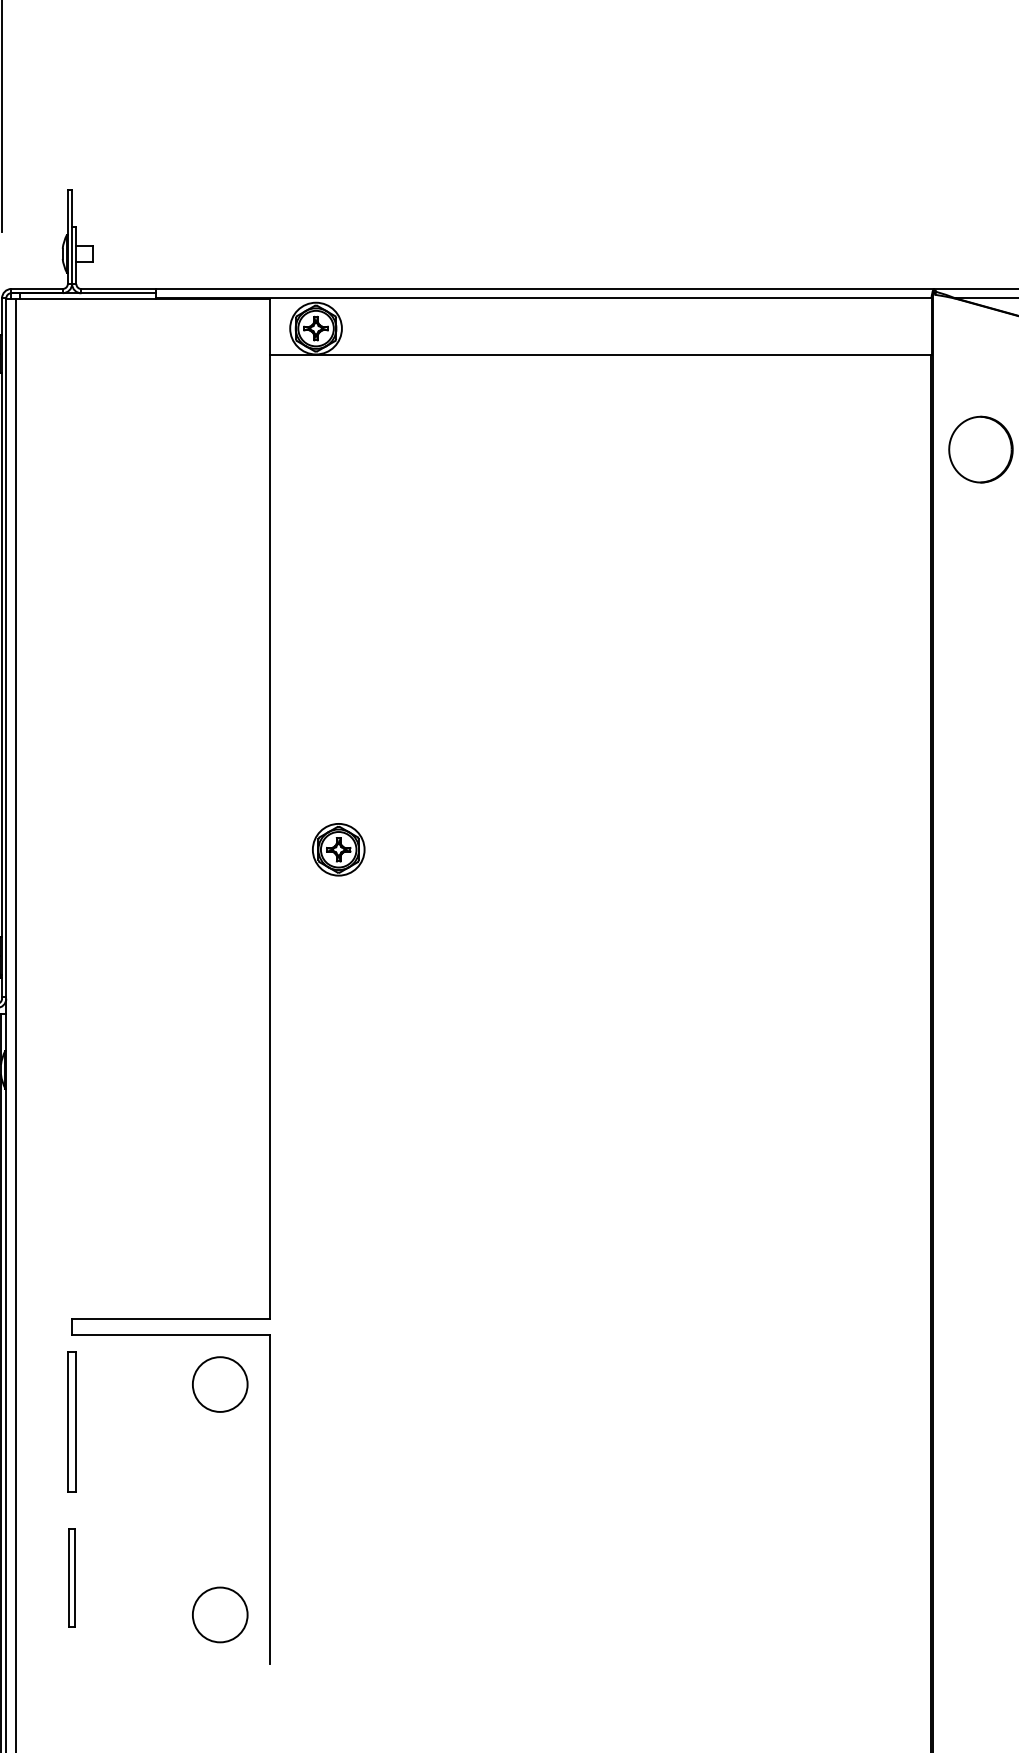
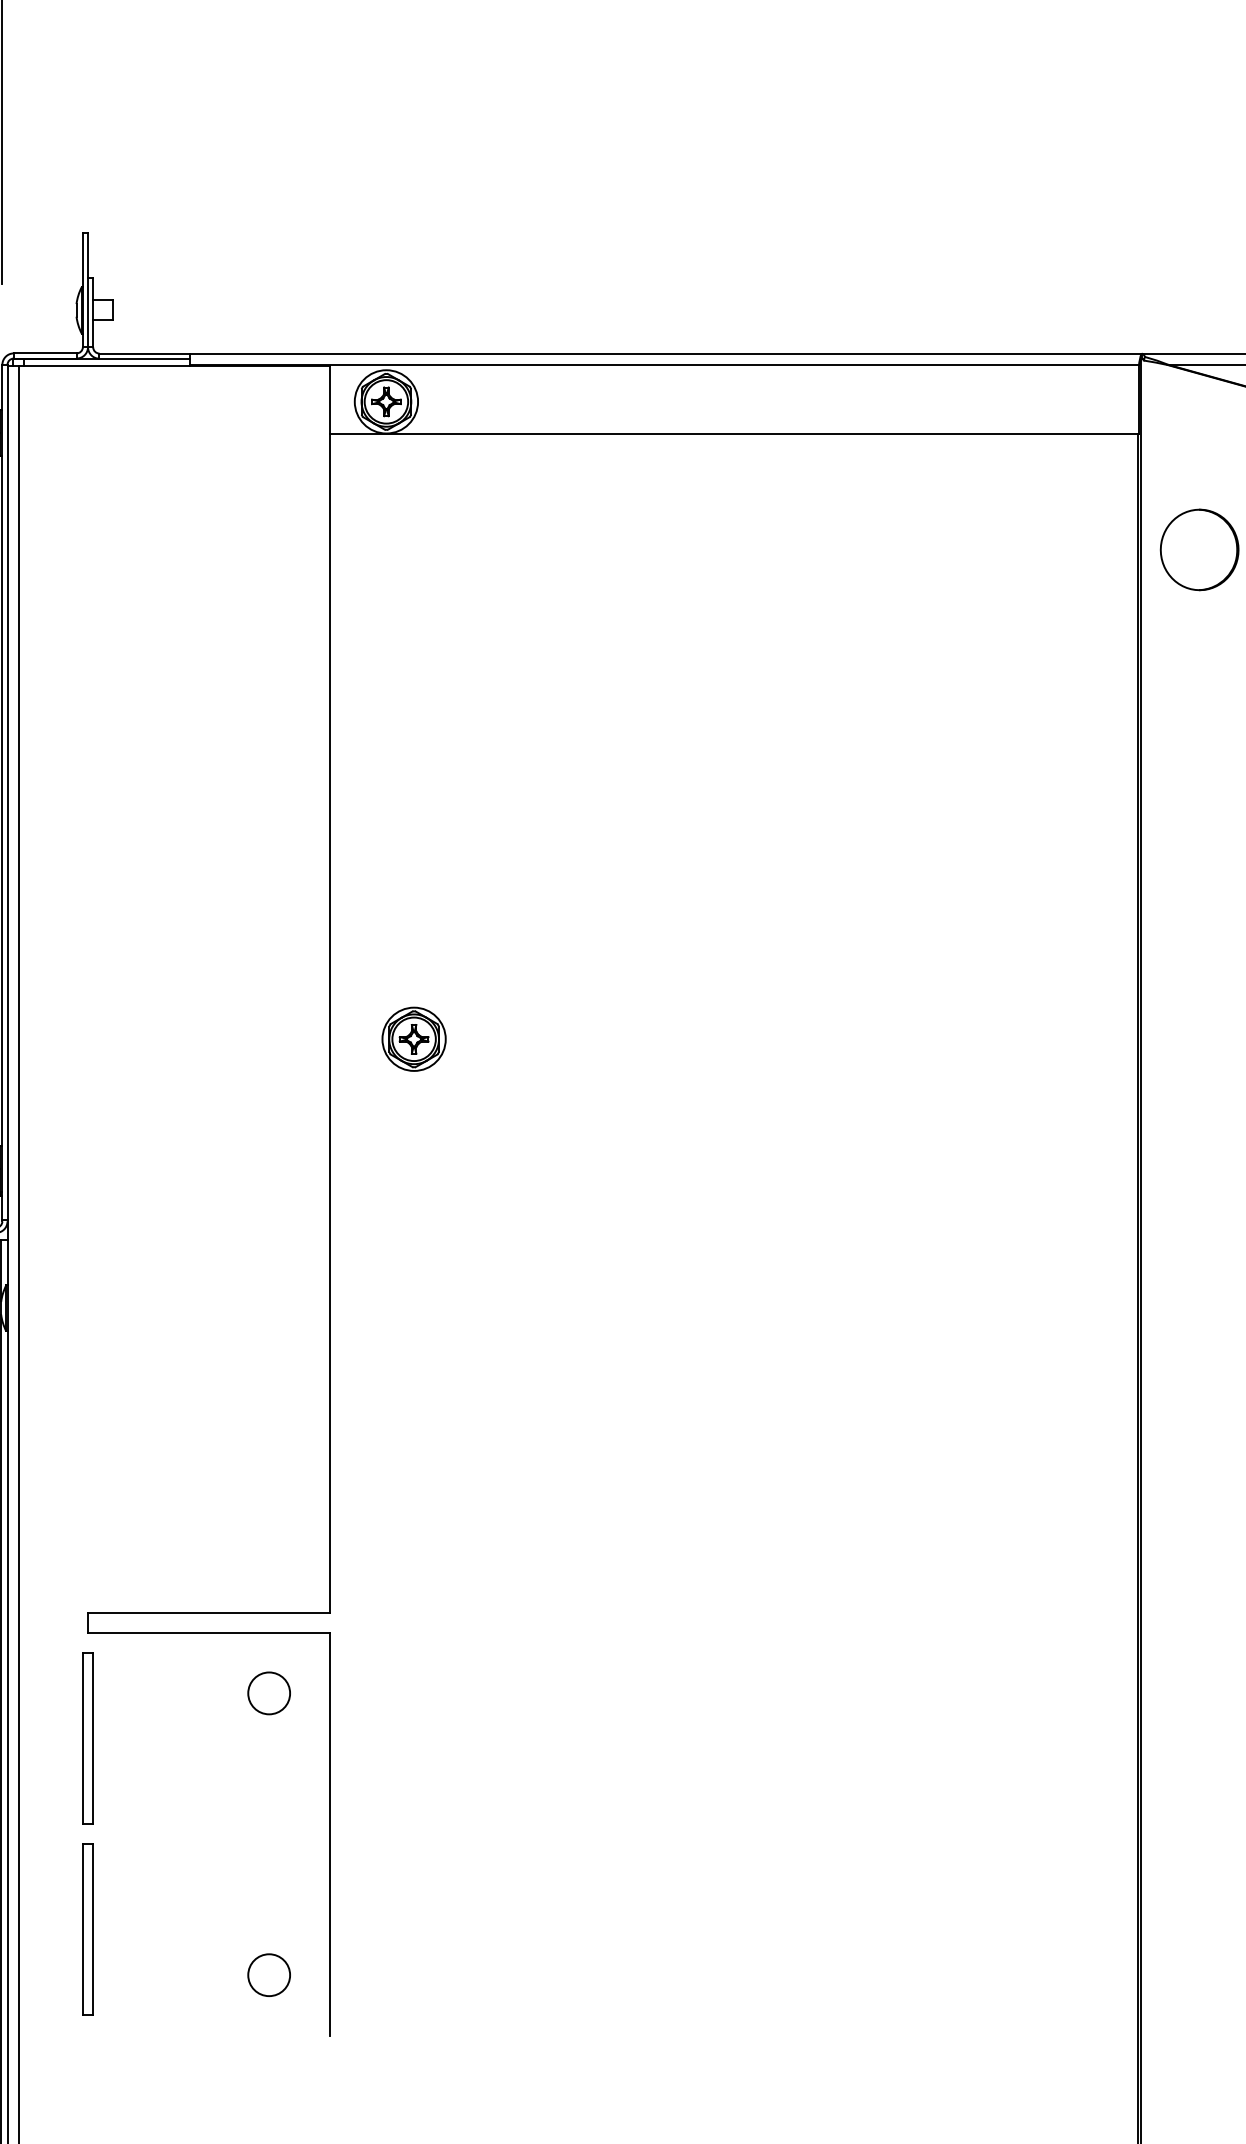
circle: (220, 1384) -> (269, 1693), size x0.62
part: (71, 1577) -> (87, 1929), size x1.43
circle: (220, 1615) -> (269, 1975), size x0.62

